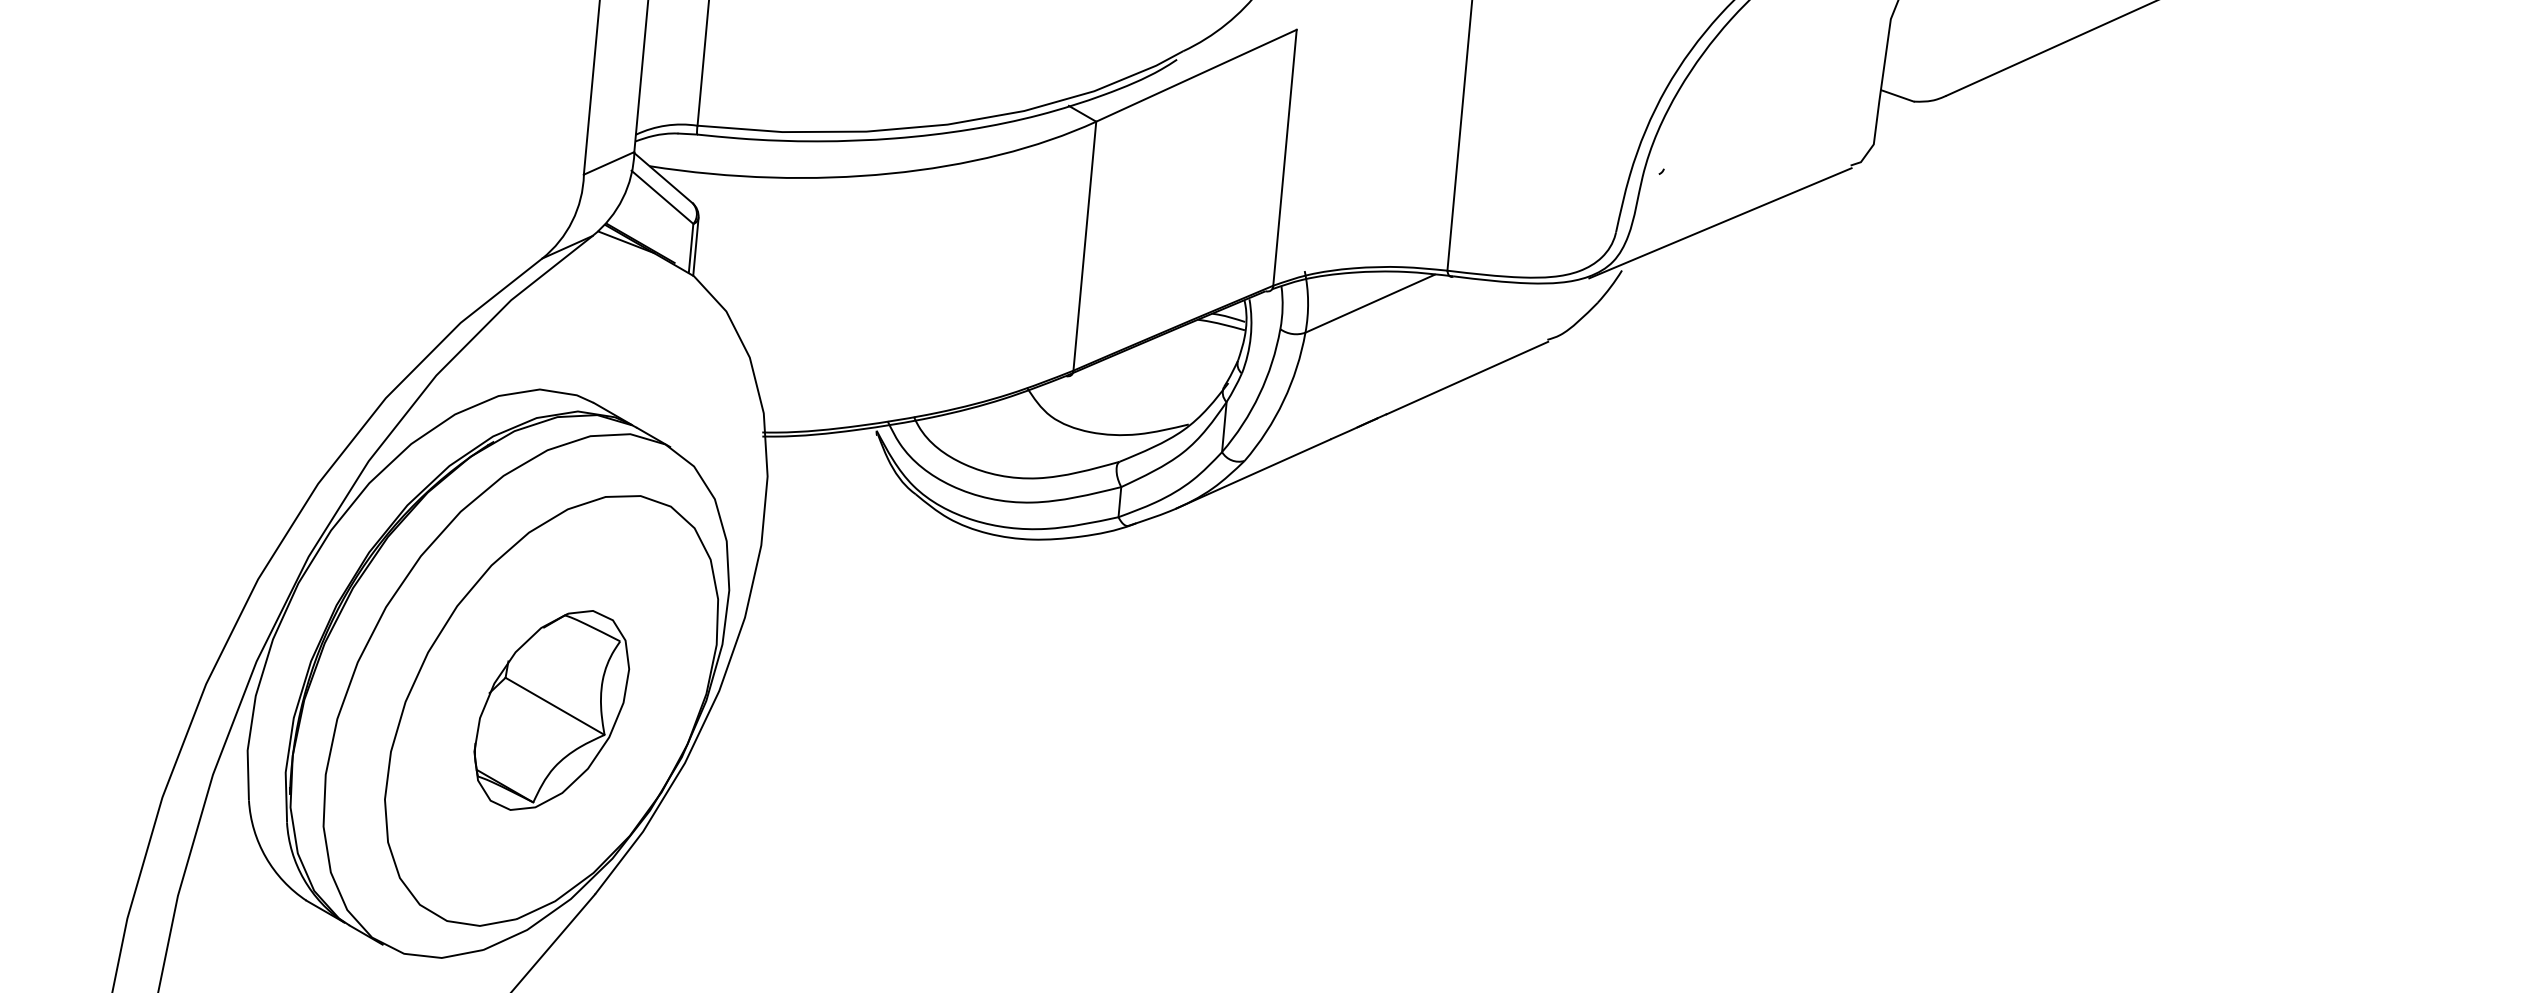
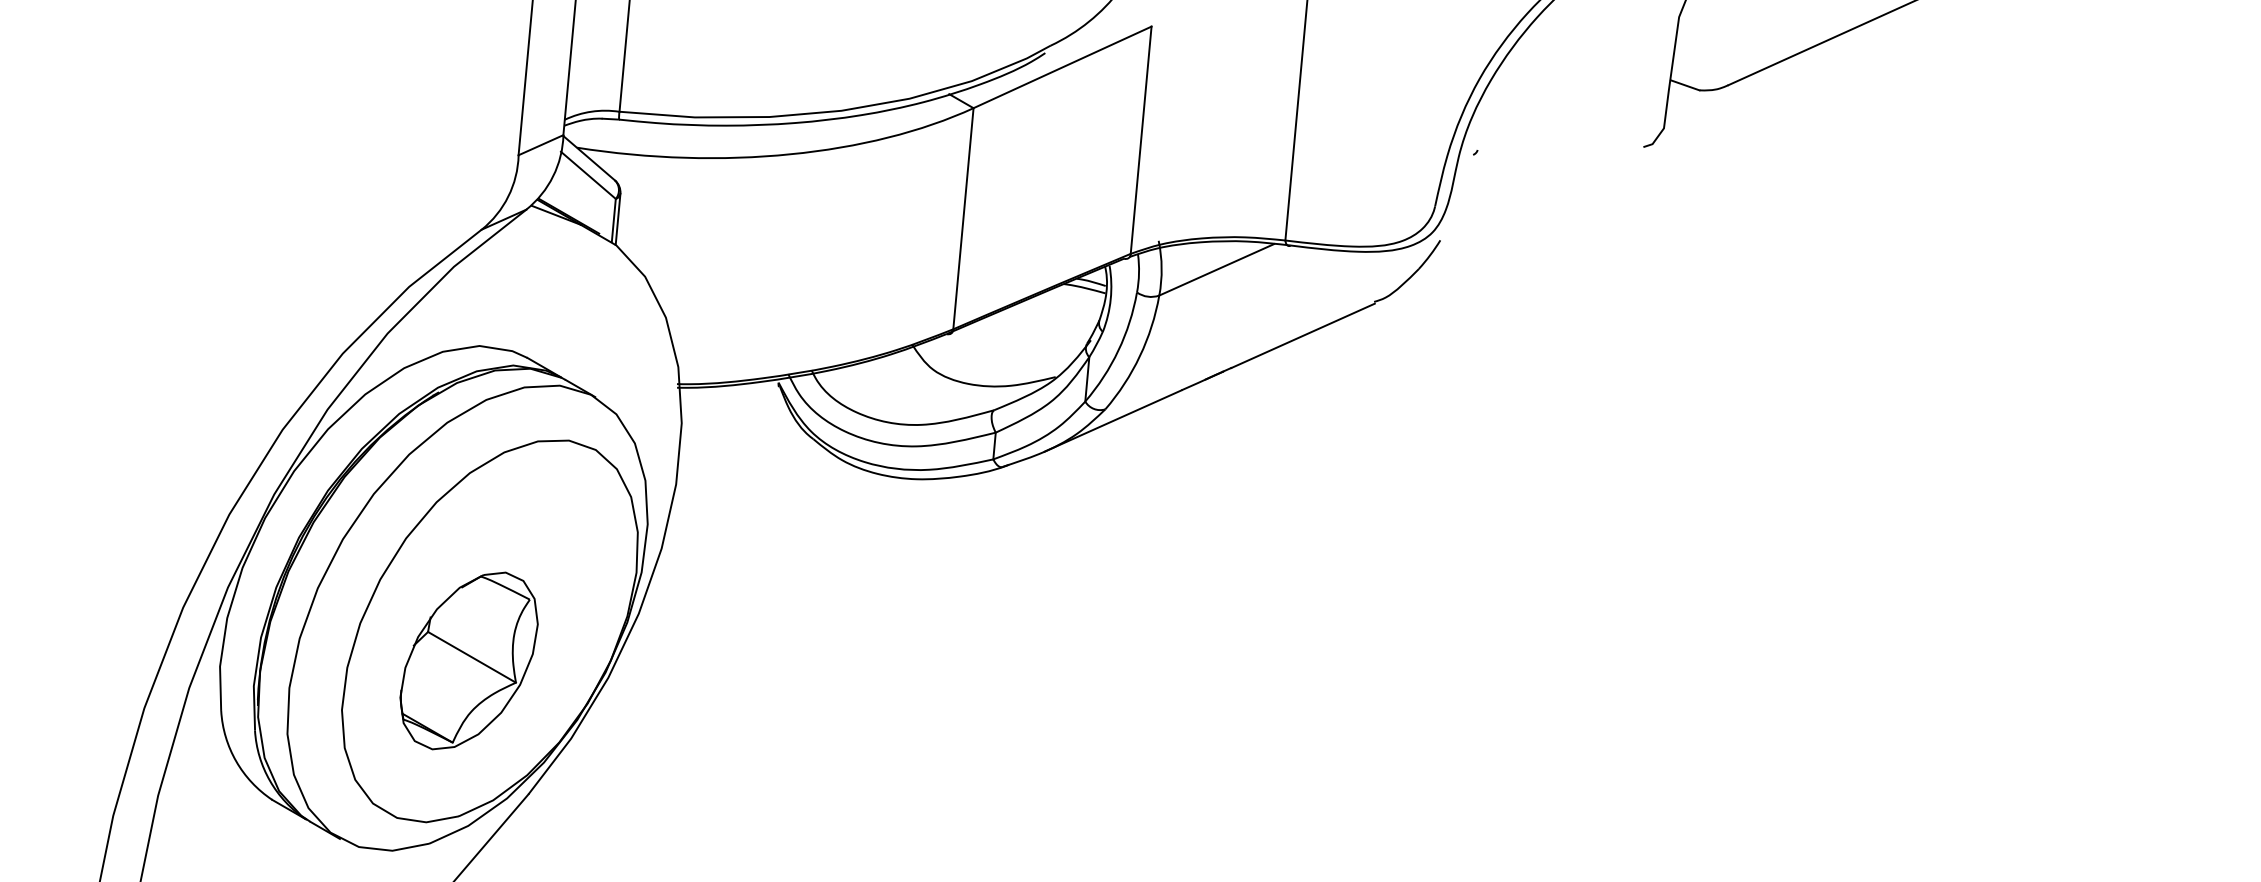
line: (1720, 223) -> (1527, 198), removed
part: (551, 709) -> (468, 660), moved

